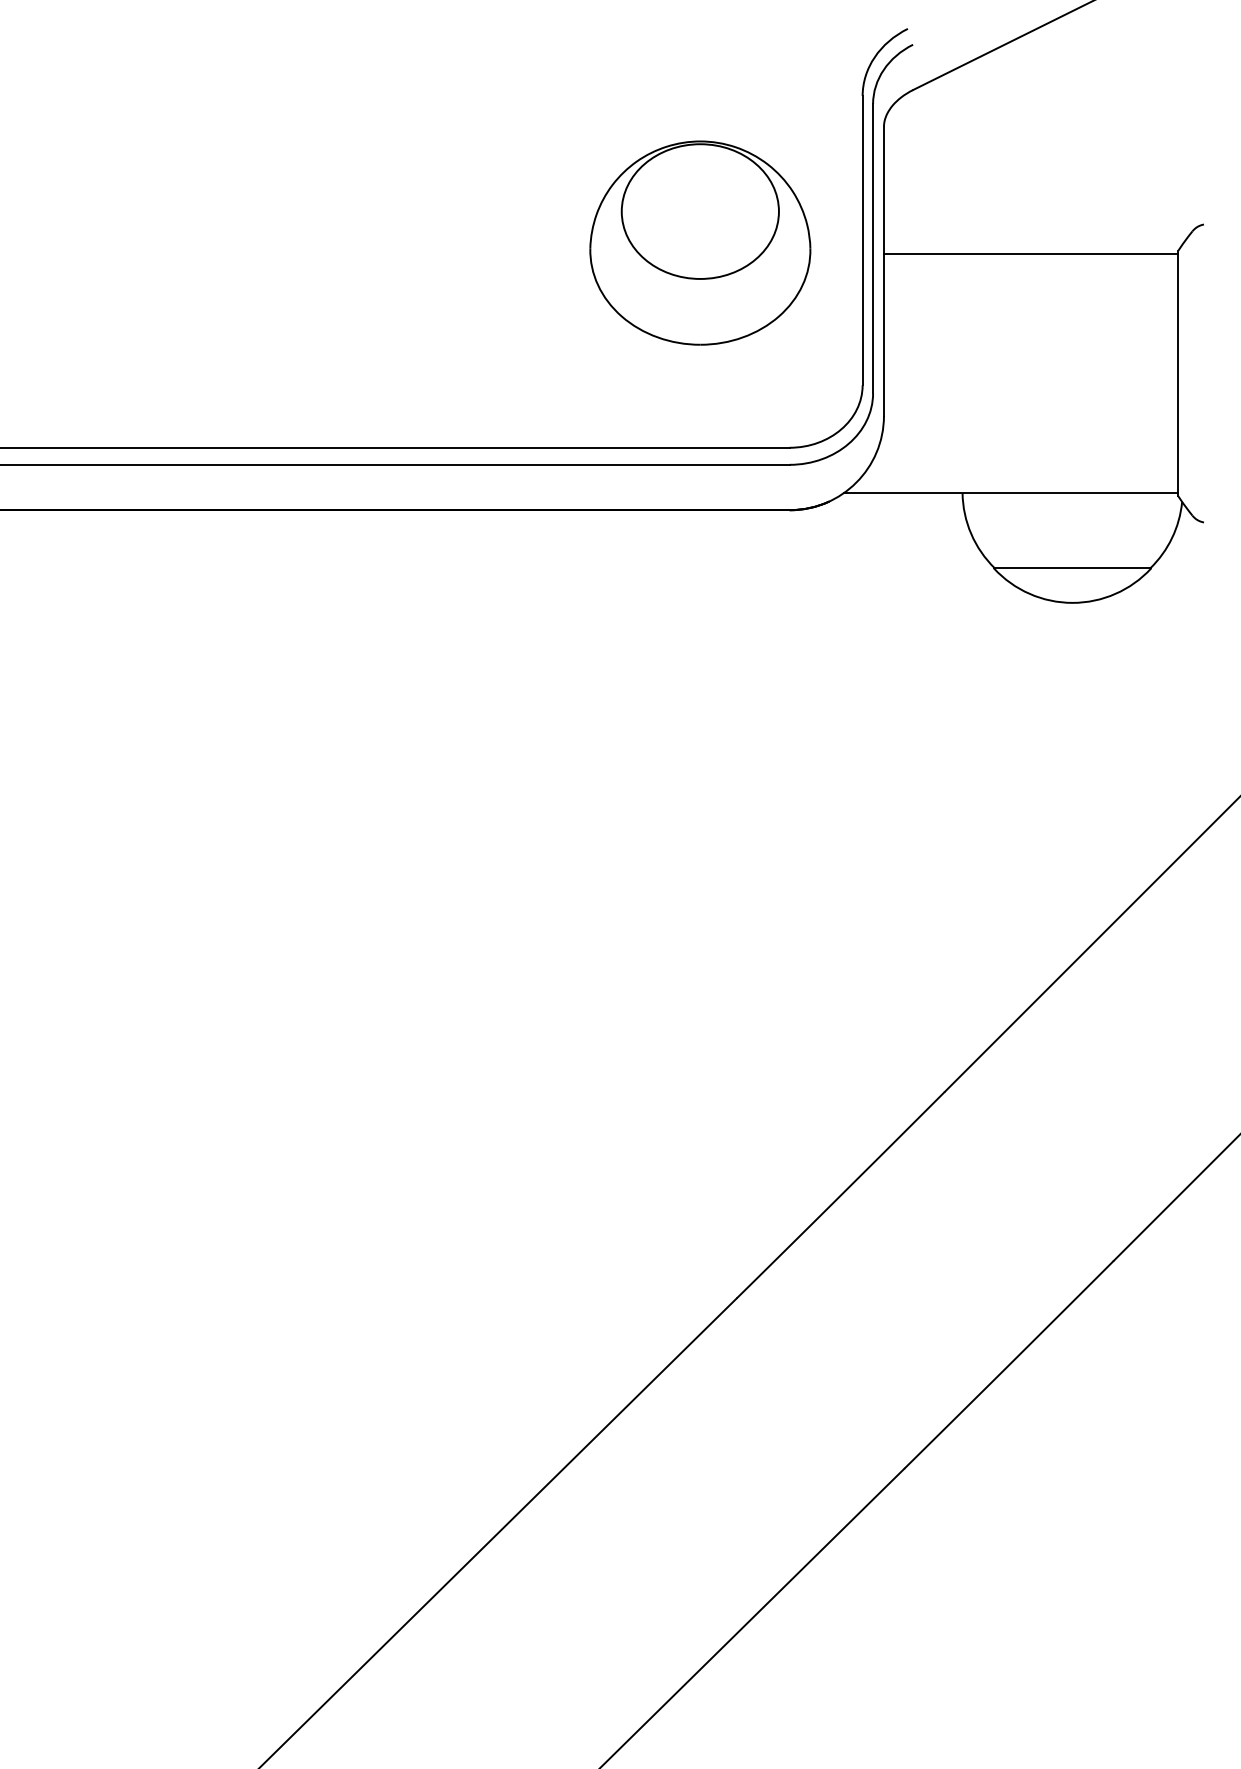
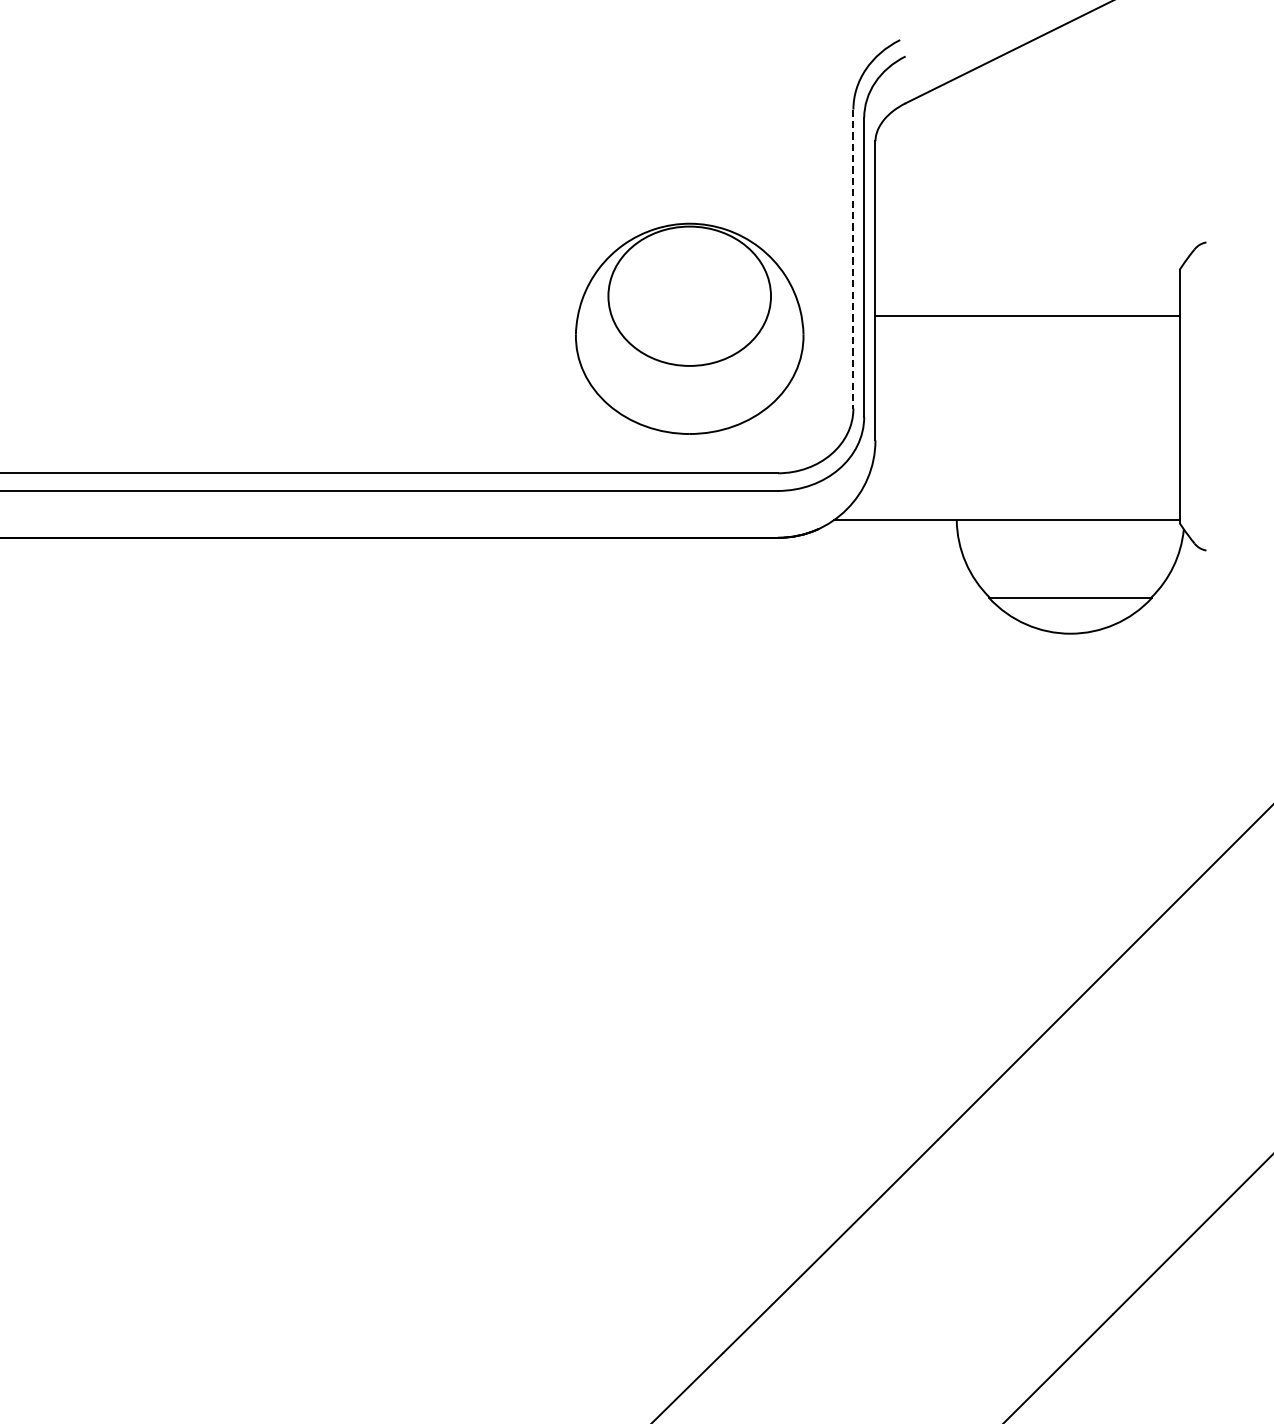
line: (862, 240) -> (853, 258), solid -> dashed
part: (700, 242) -> (689, 328), moved
line: (1030, 254) -> (1027, 316), moved

